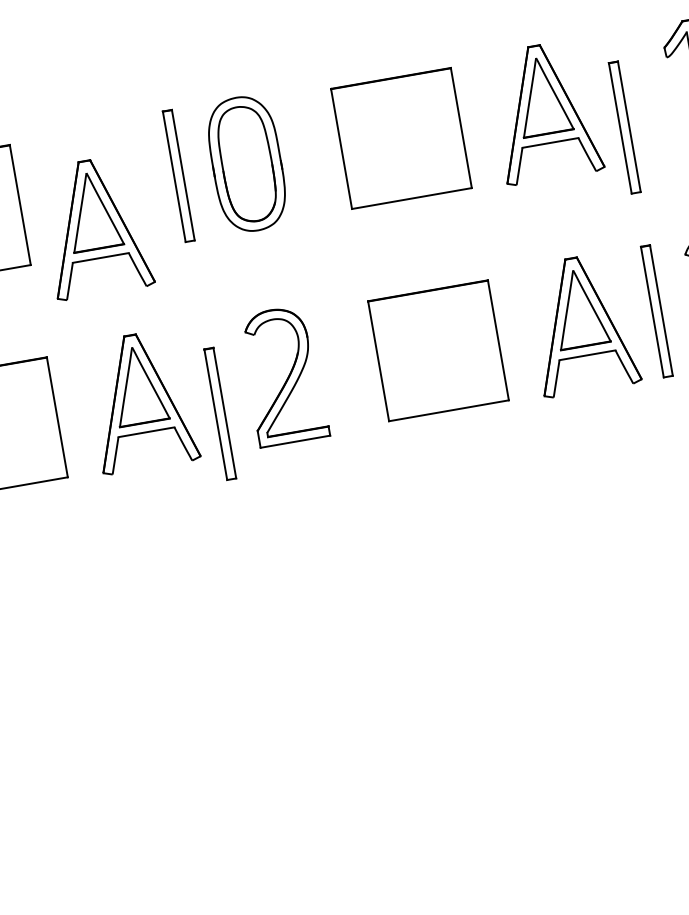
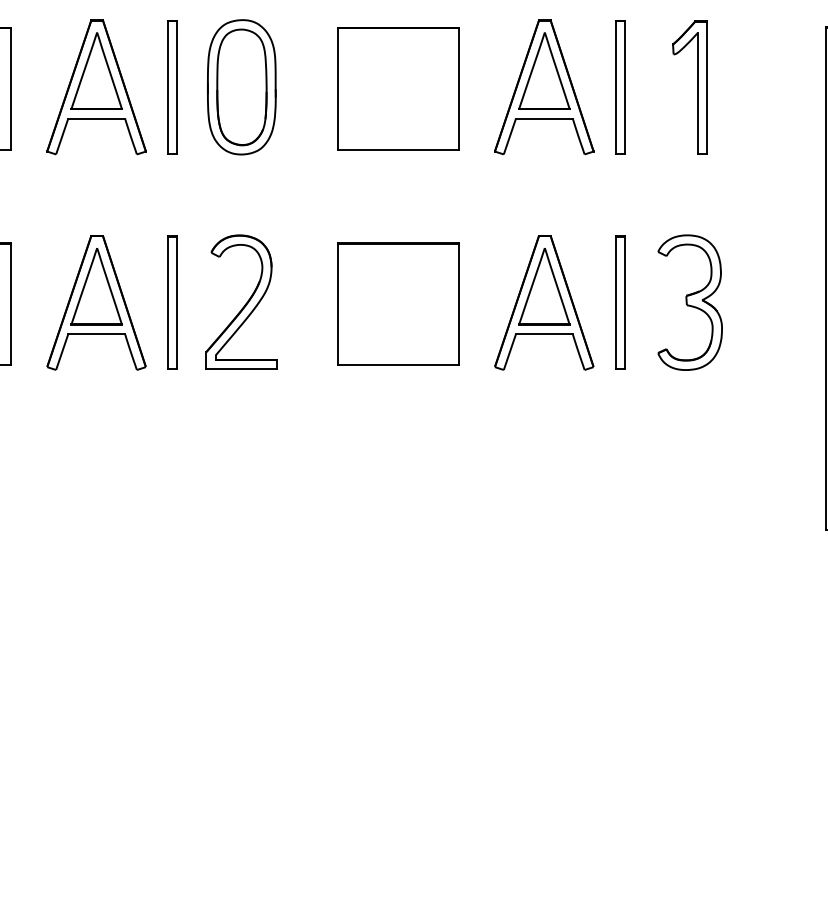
part: (625, 127) -> (620, 87), moved
part: (95, 227) -> (96, 87), moved
part: (220, 413) -> (172, 302), moved

